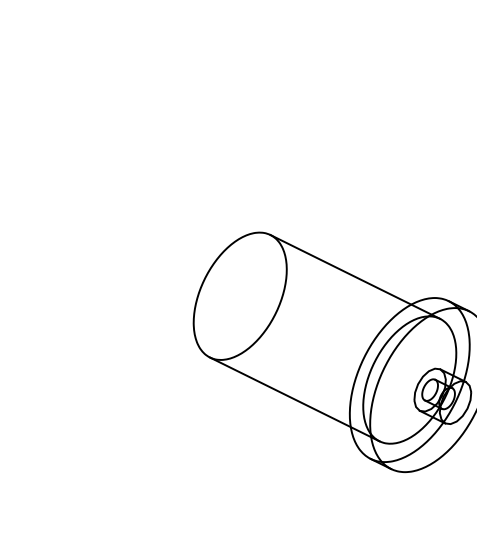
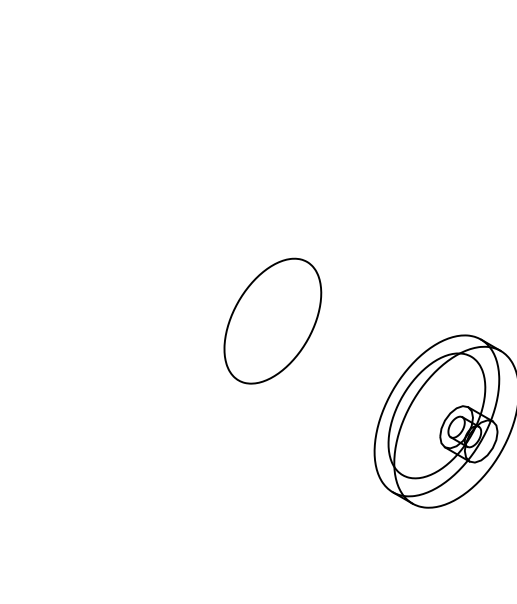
line: (355, 276) -> (389, 308), removed
line: (294, 399) -> (320, 427), removed

